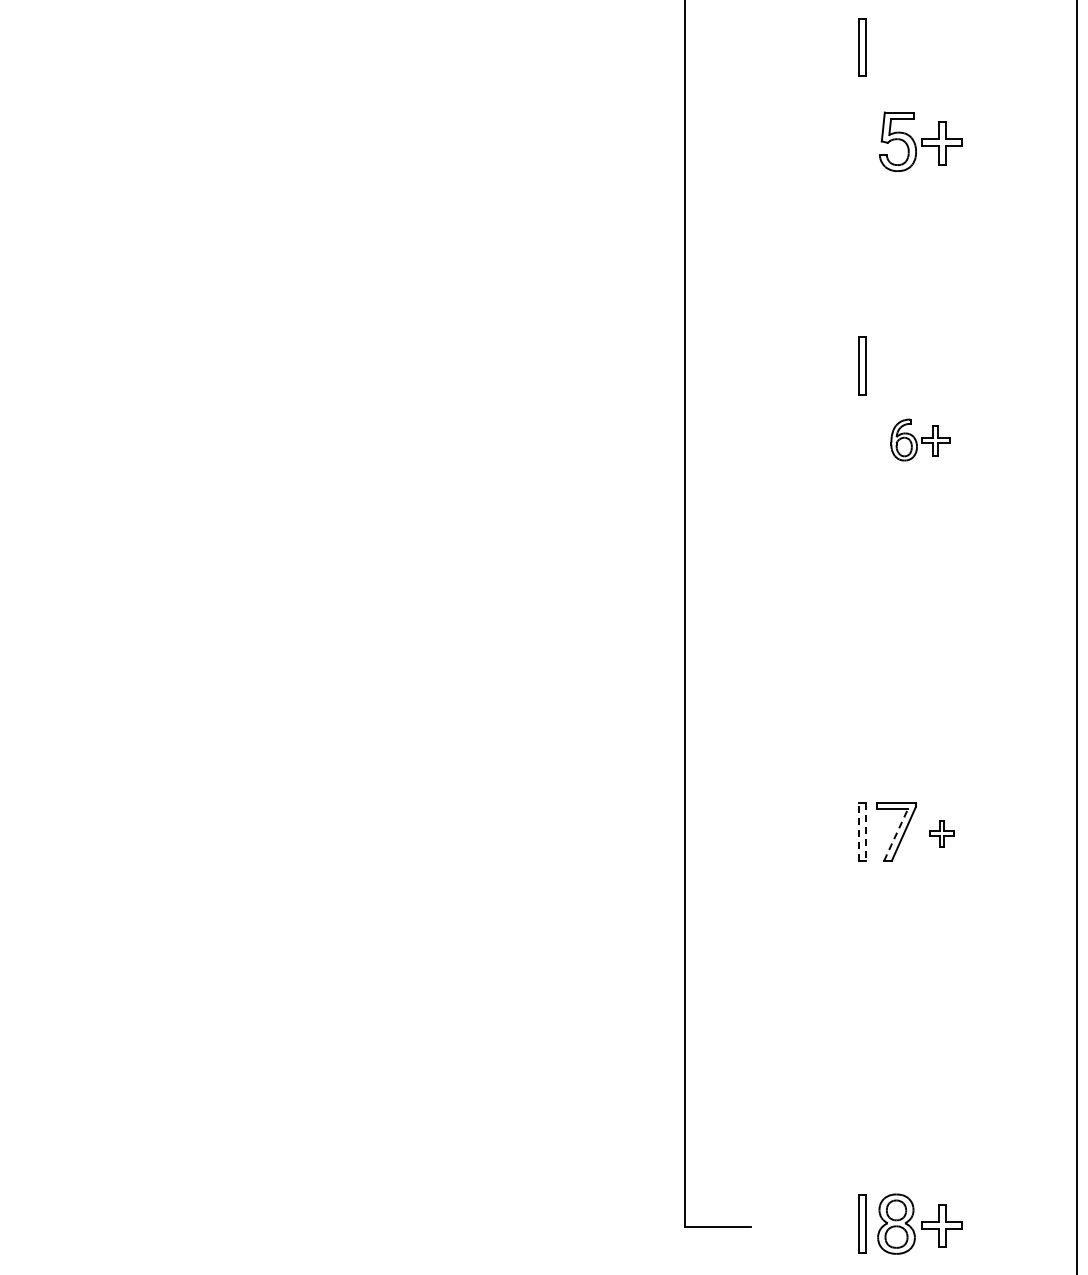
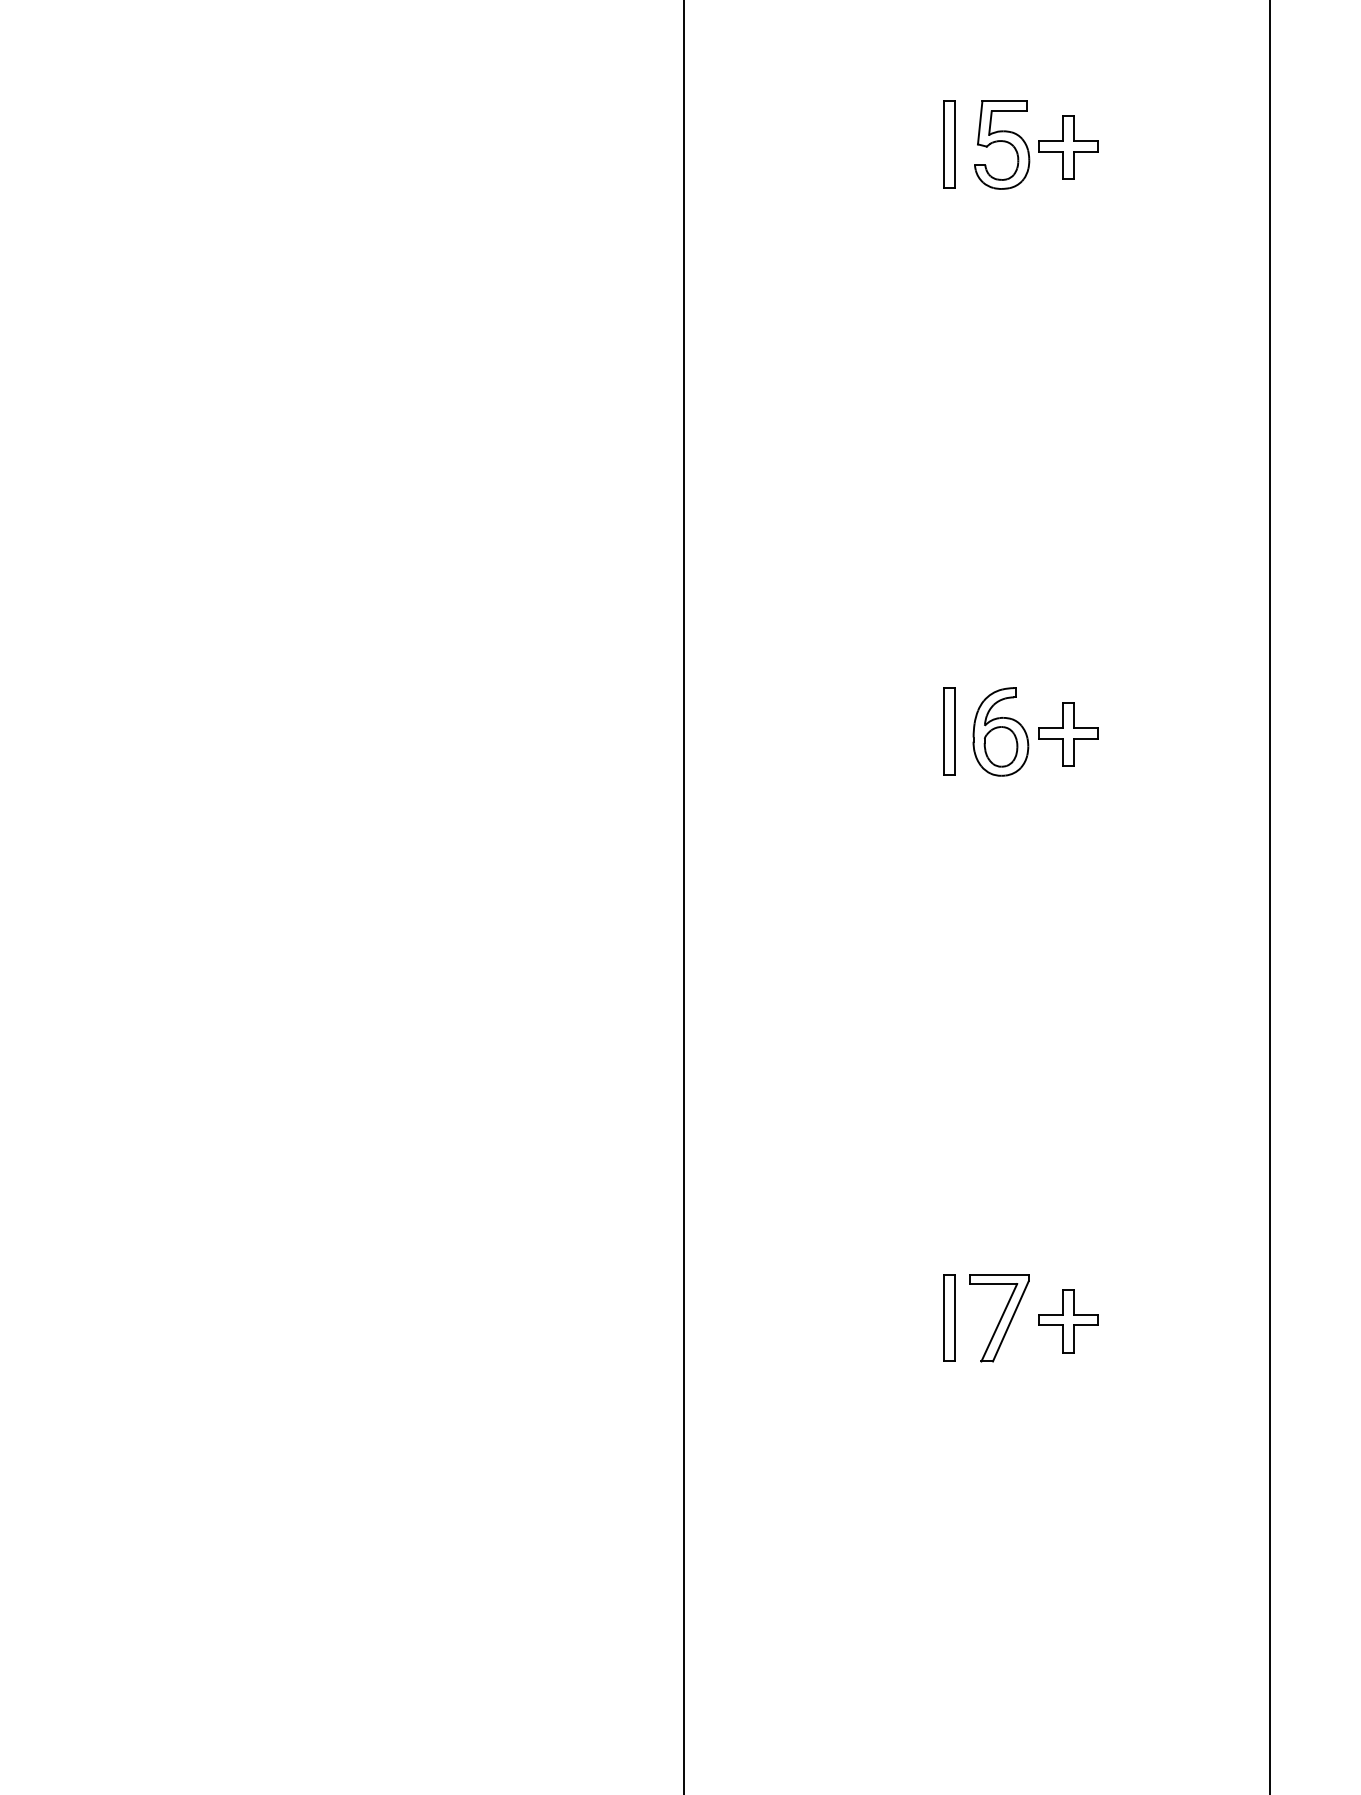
part: (920, 141) -> (1035, 144), moved
part: (862, 365) -> (949, 731), moved
part: (920, 439) -> (1035, 731), size x1.43
line: (858, 831) -> (943, 1317), dashed -> solid
line: (866, 831) -> (955, 1317), dashed -> solid
part: (941, 833) -> (1067, 1320), size x1.67
line: (896, 834) -> (999, 1322), dashed -> solid

